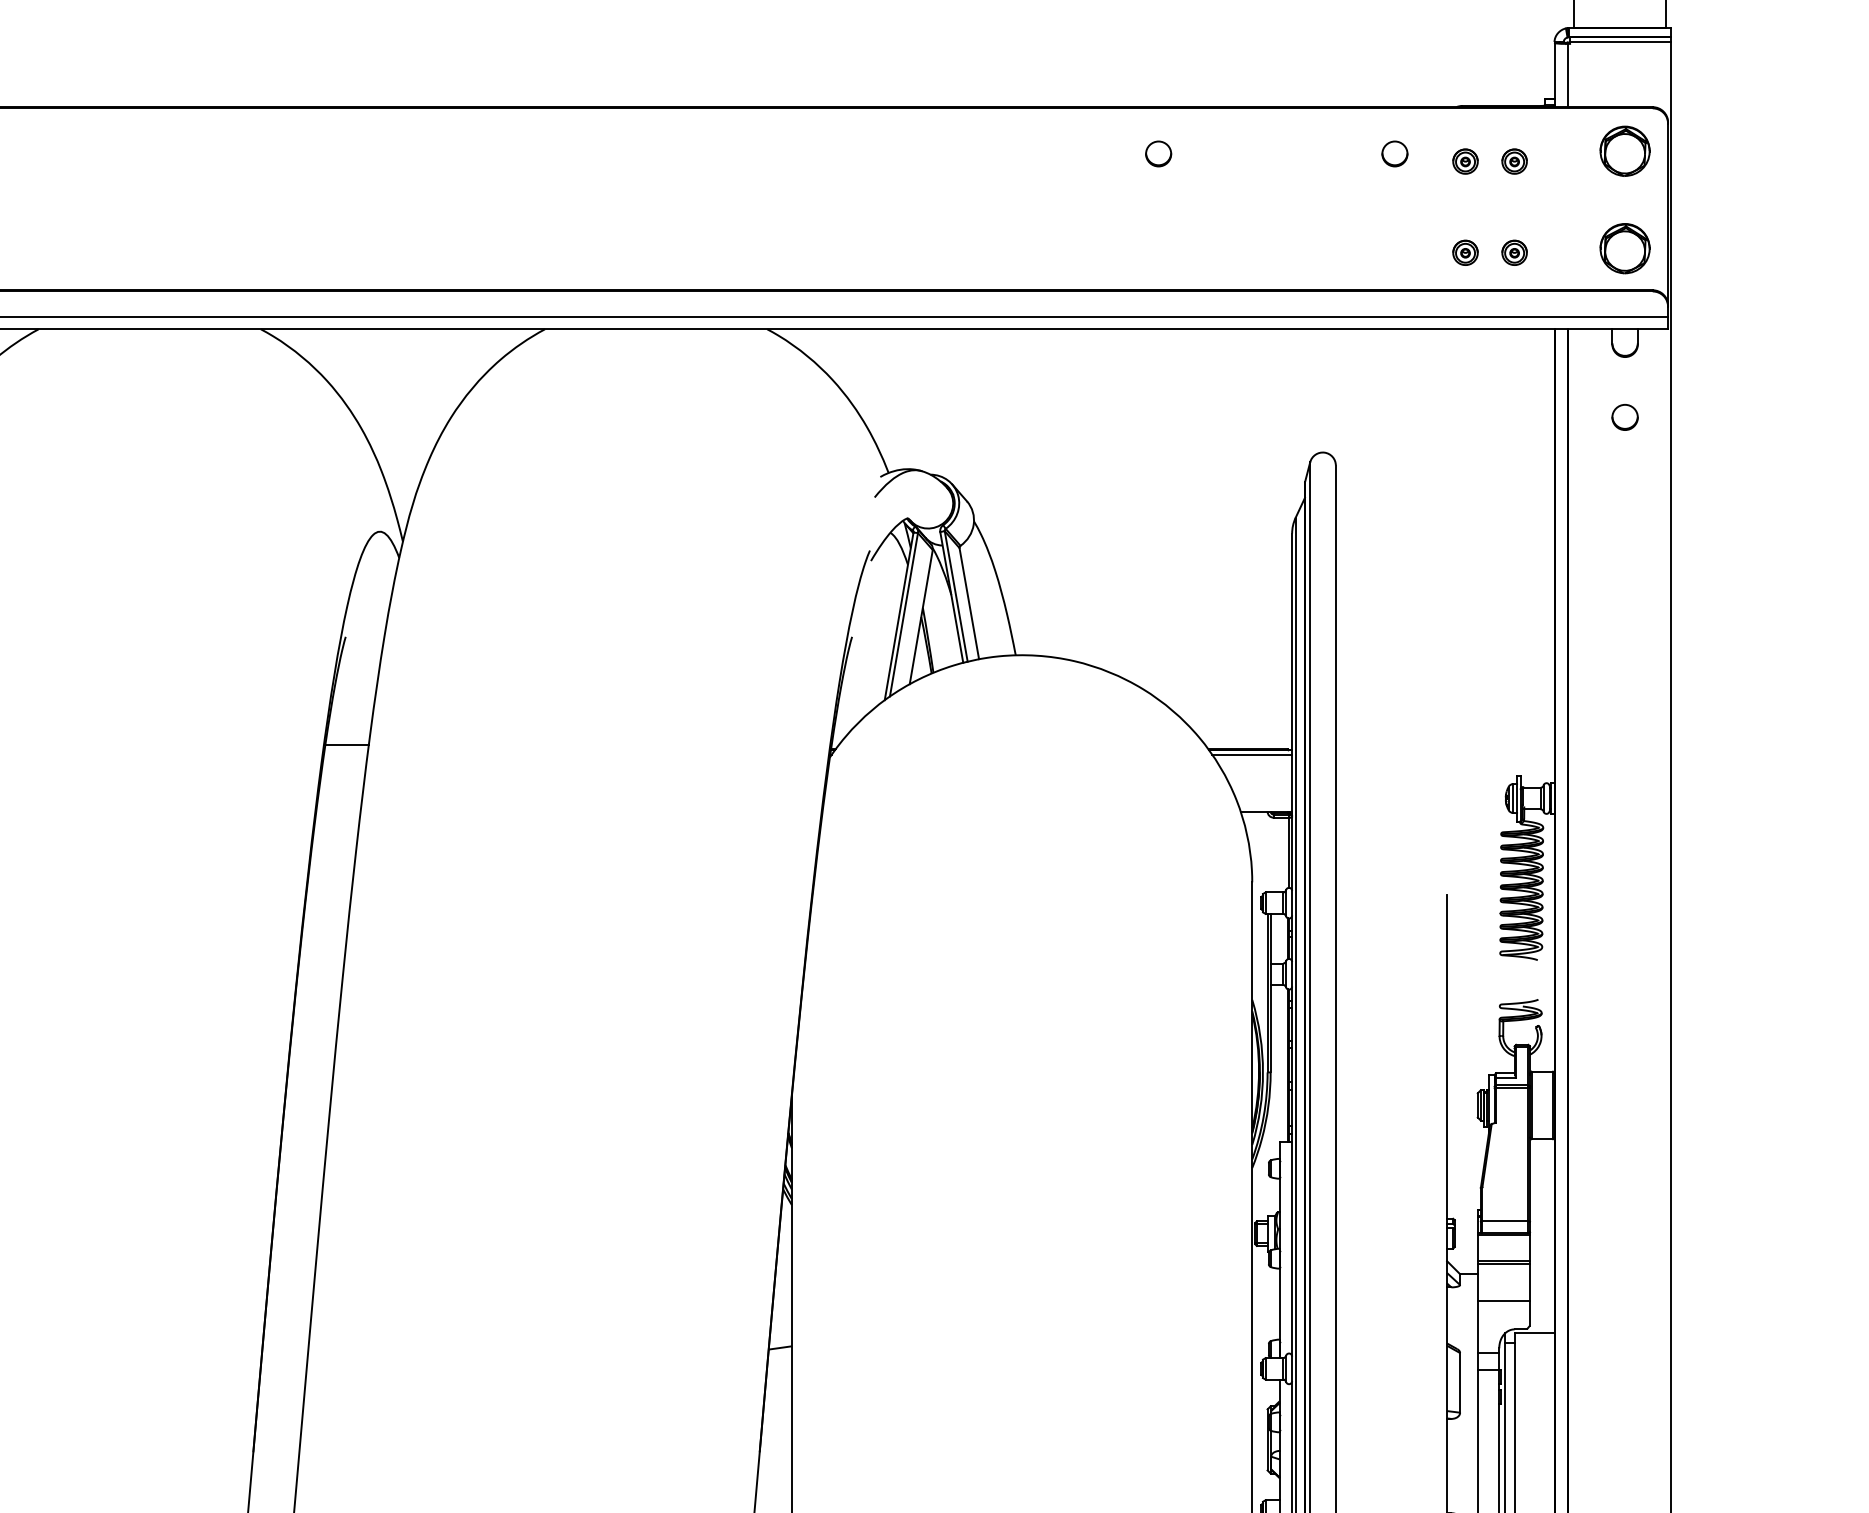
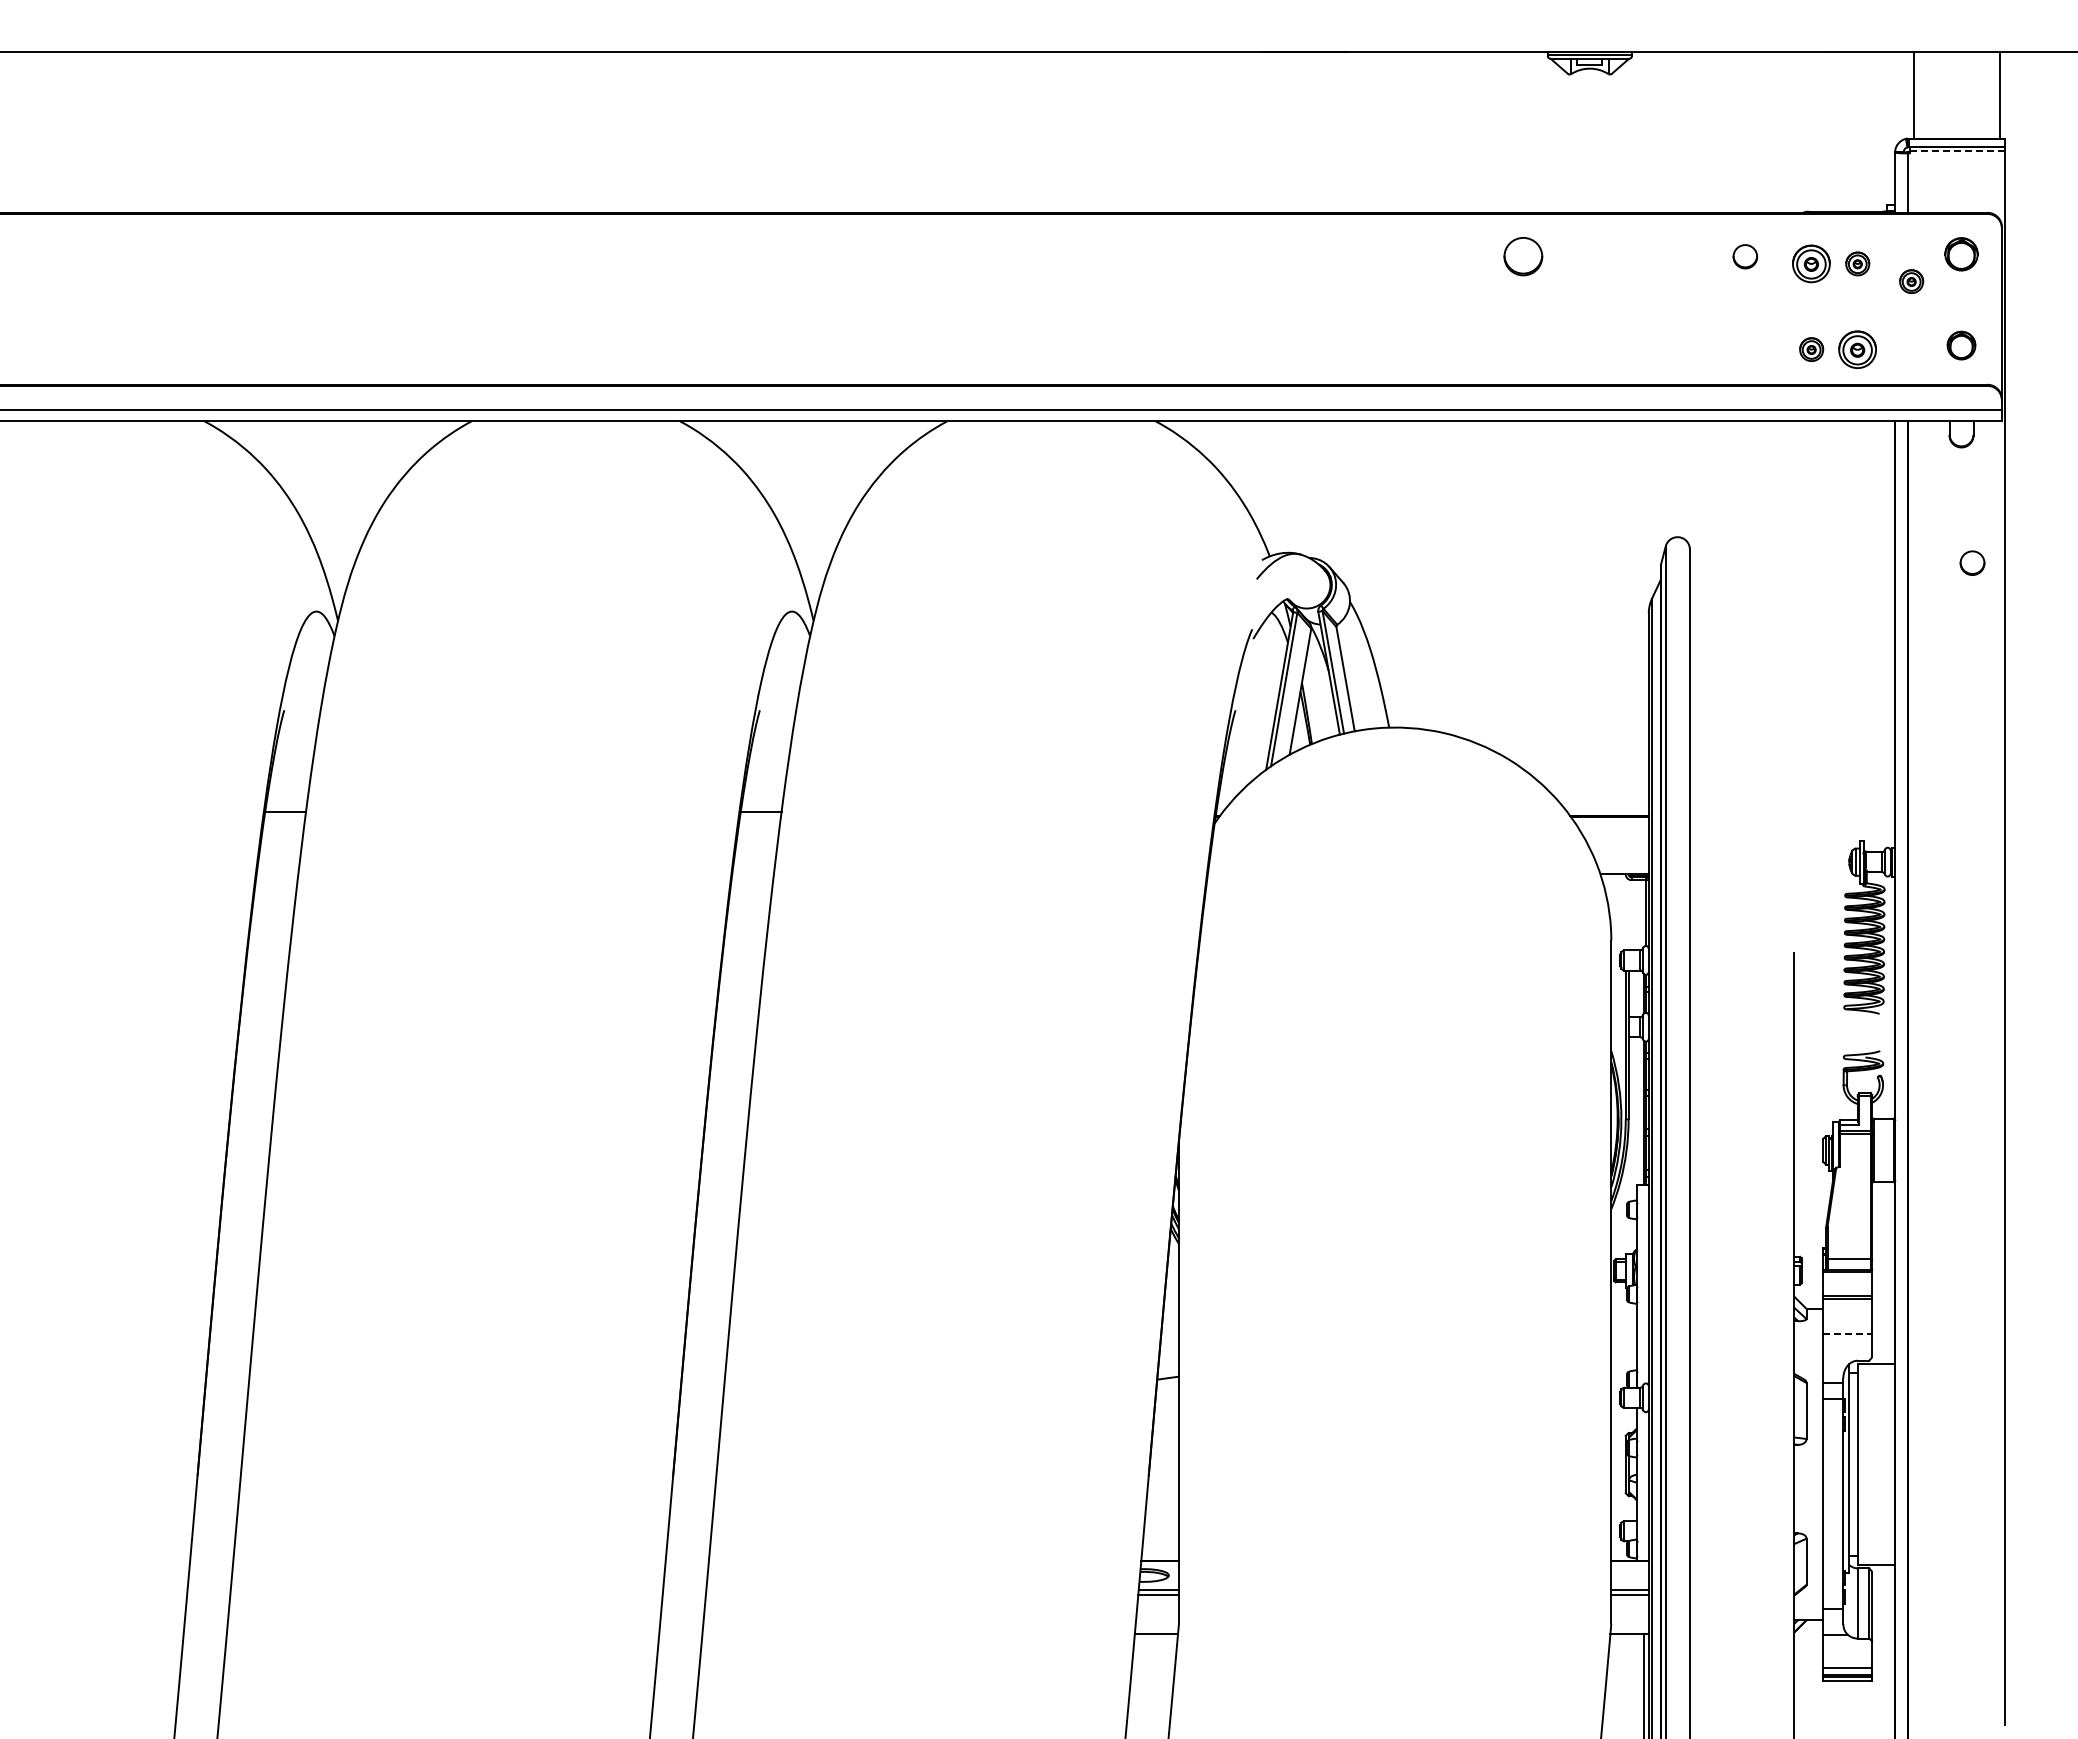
line: (1620, 41) -> (1957, 151), solid -> dashed
part: (1625, 151) -> (1961, 254), size x0.7
part: (1158, 153) -> (1523, 256), size x1.6
part: (1465, 161) -> (1811, 263), size x1.6
part: (1571, 180) -> (1911, 281), added
part: (1625, 248) -> (1961, 345), size x0.6
part: (1514, 252) -> (1857, 349), size x1.6
part: (1625, 416) -> (1972, 562), moved
line: (1251, 755) -> (1610, 821), removed
line: (1504, 1300) -> (1848, 1333), solid -> dashed

